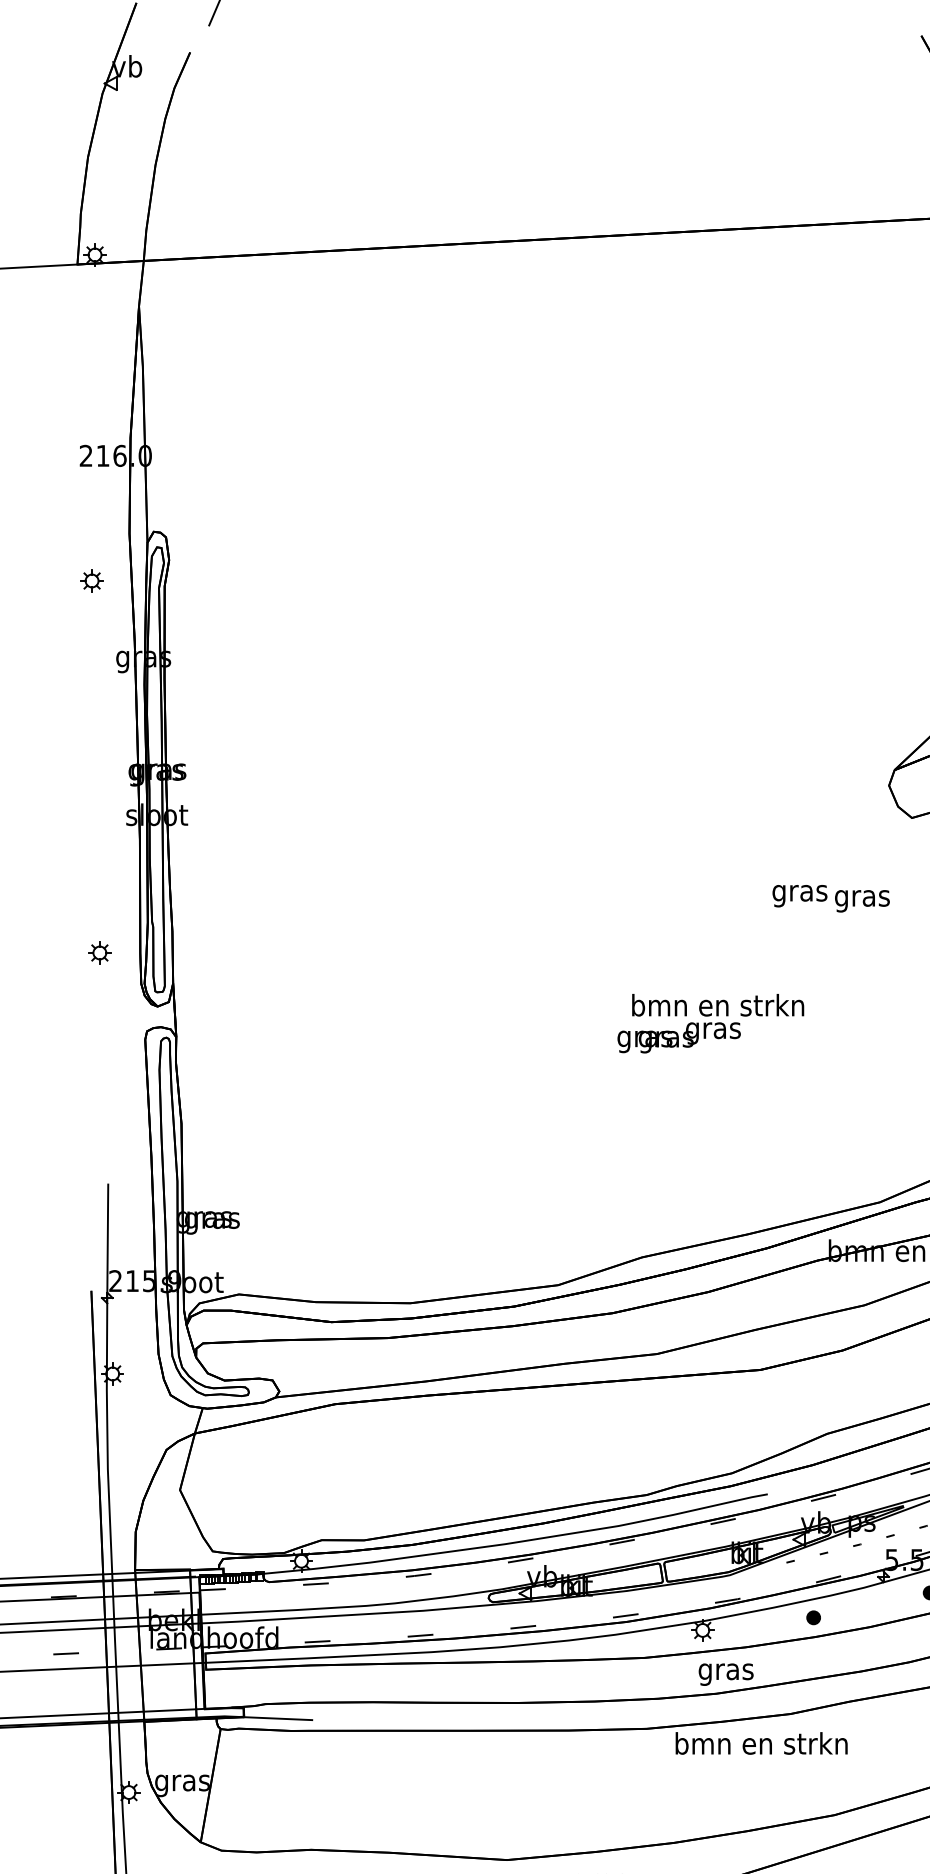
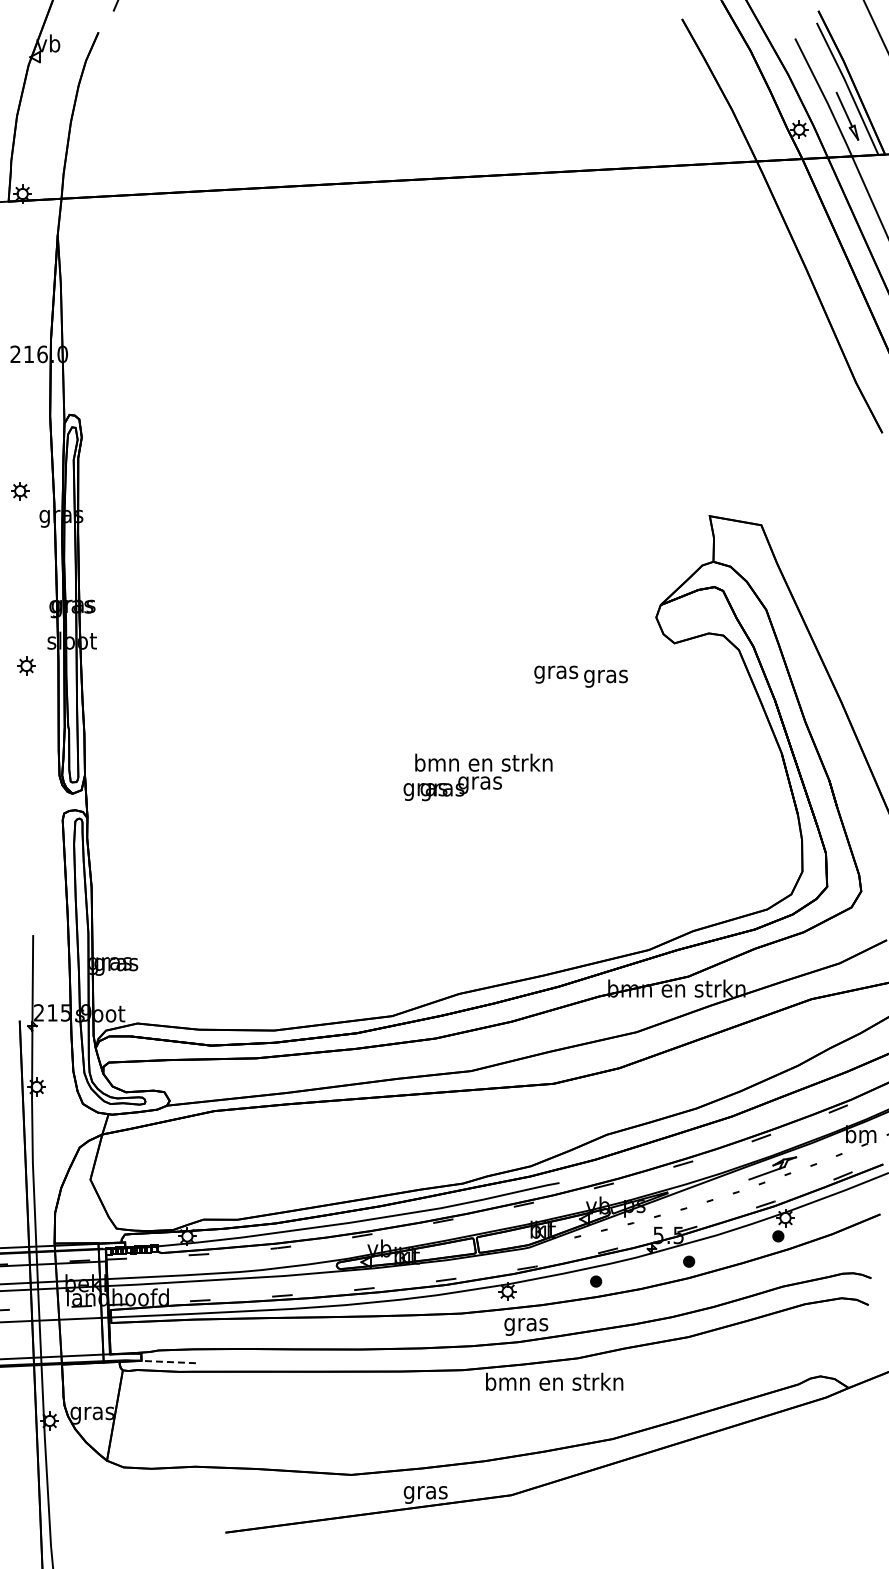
part: (92, 581) -> (20, 491), moved
text: (830, 898) -> (580, 676), moved
part: (99, 952) -> (26, 665), moved
text: (710, 1023) -> (477, 777), moved
line: (277, 1719) -> (168, 1362), solid -> dashed

